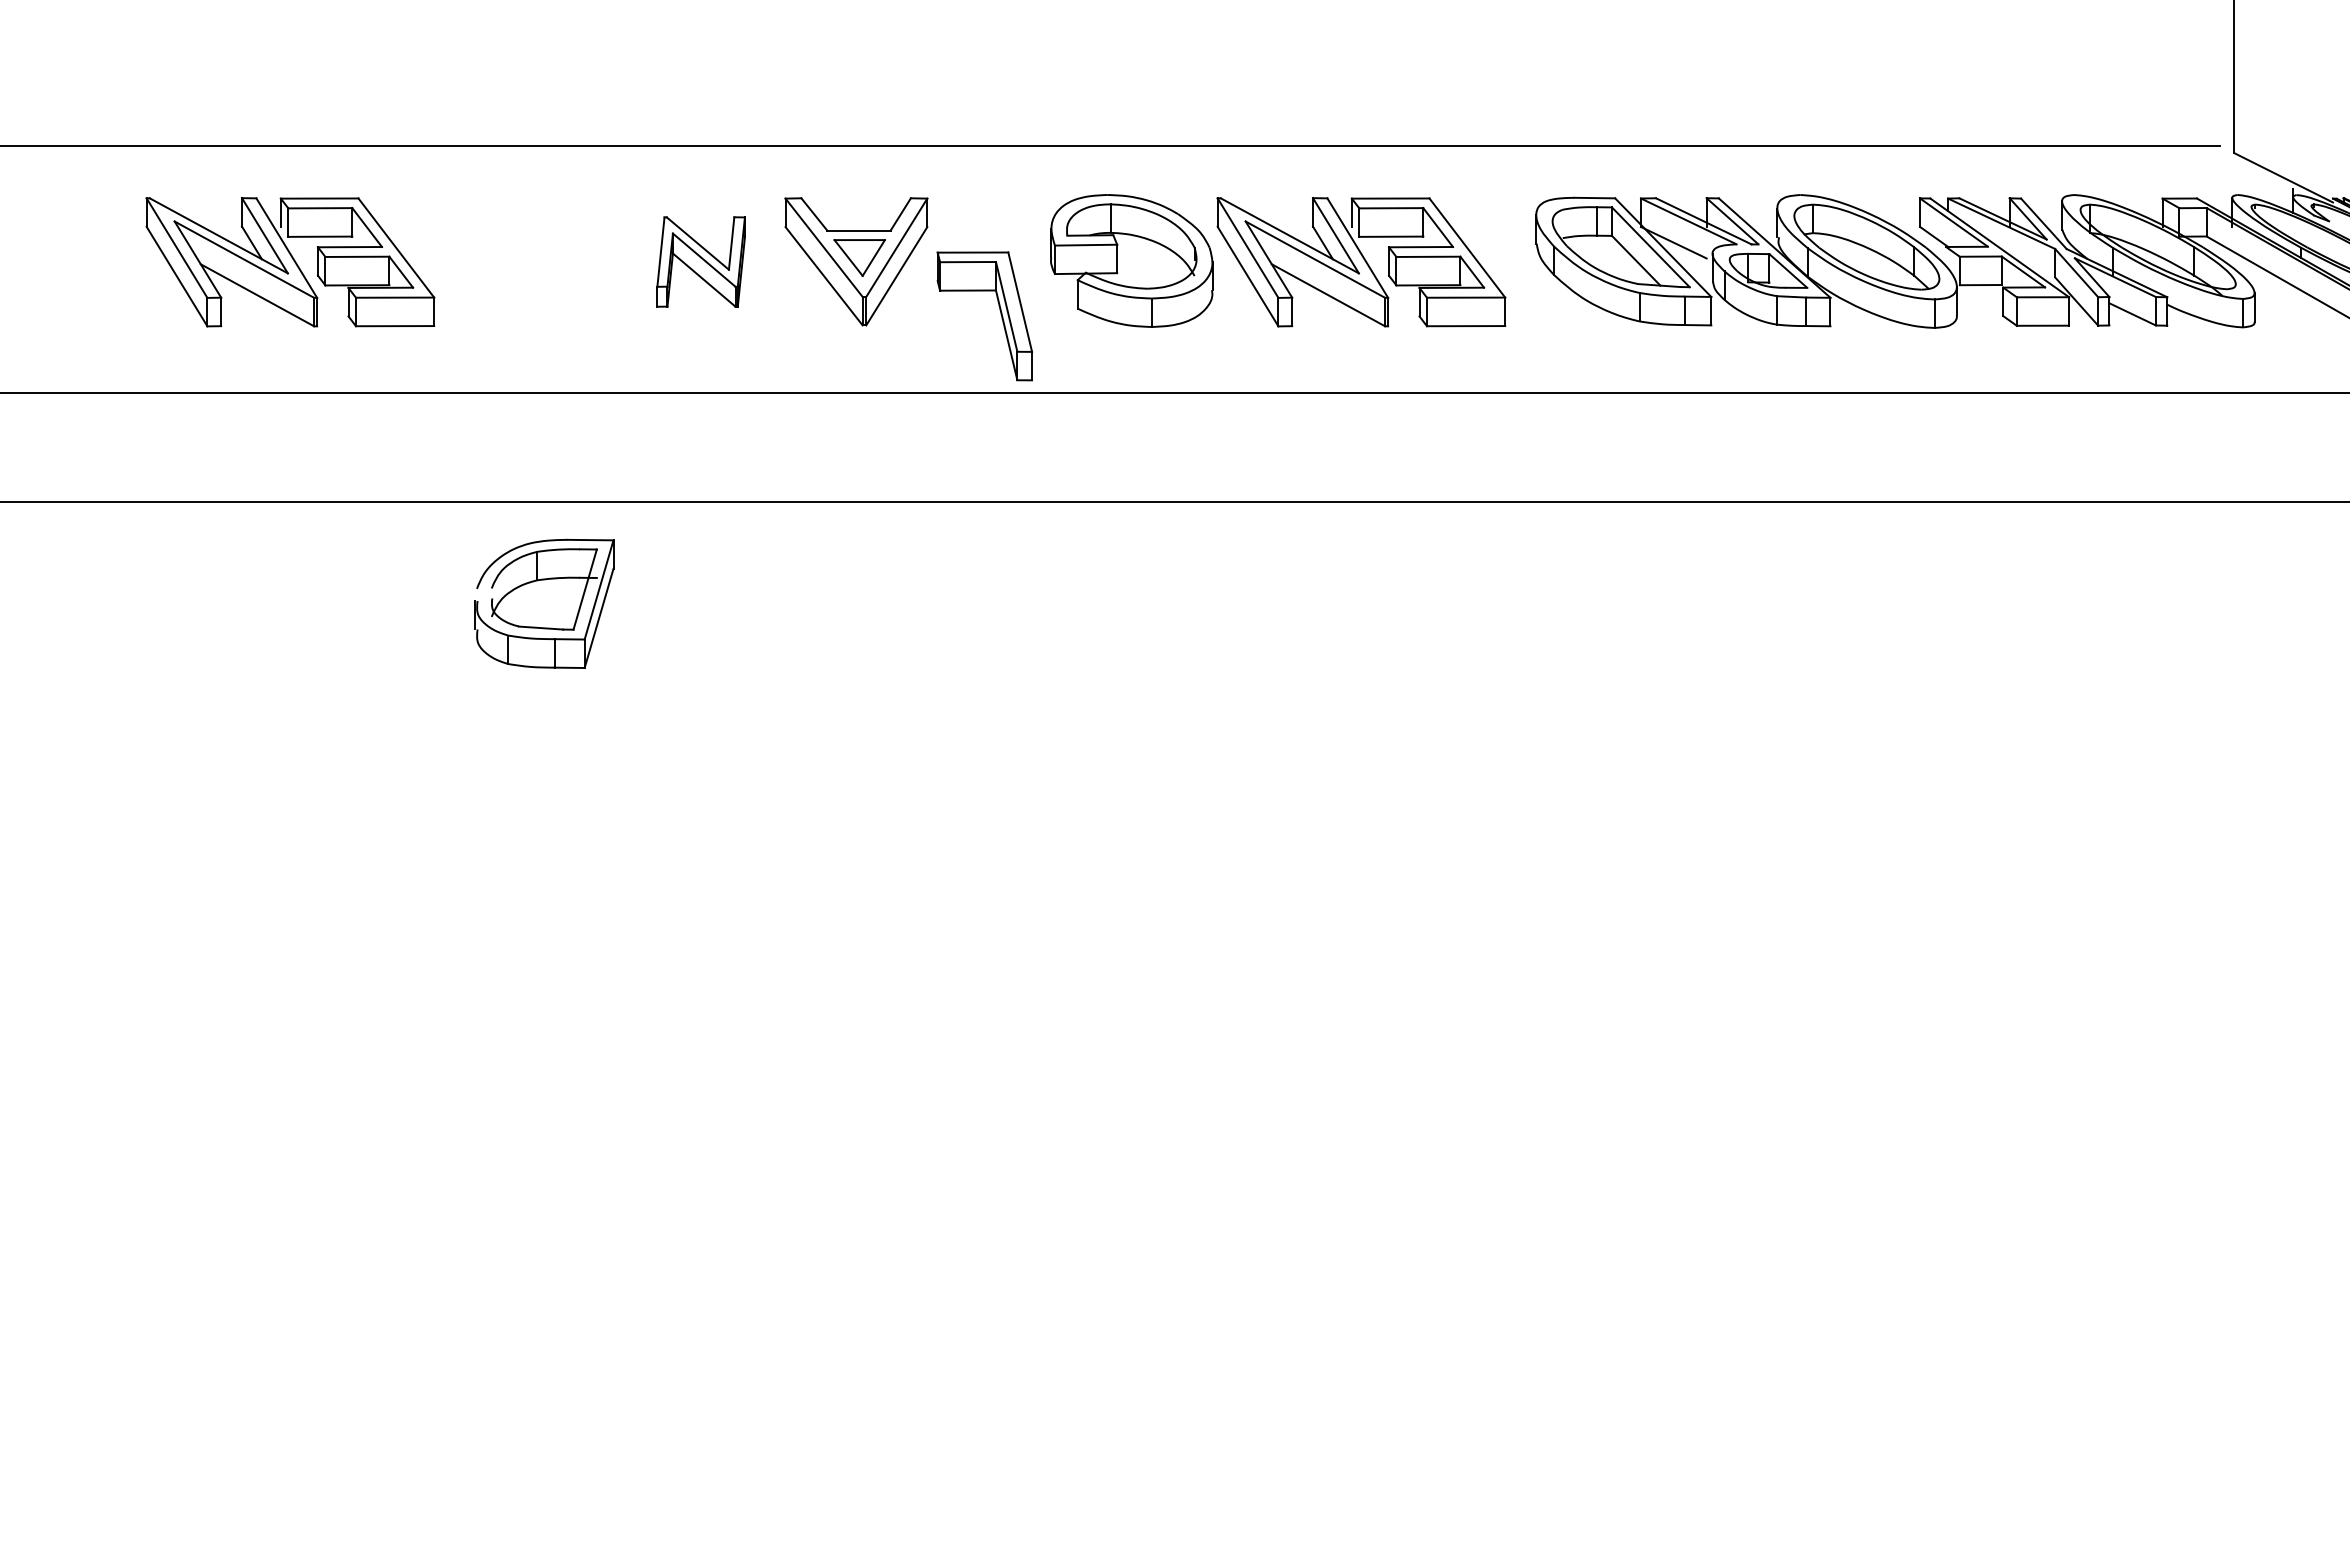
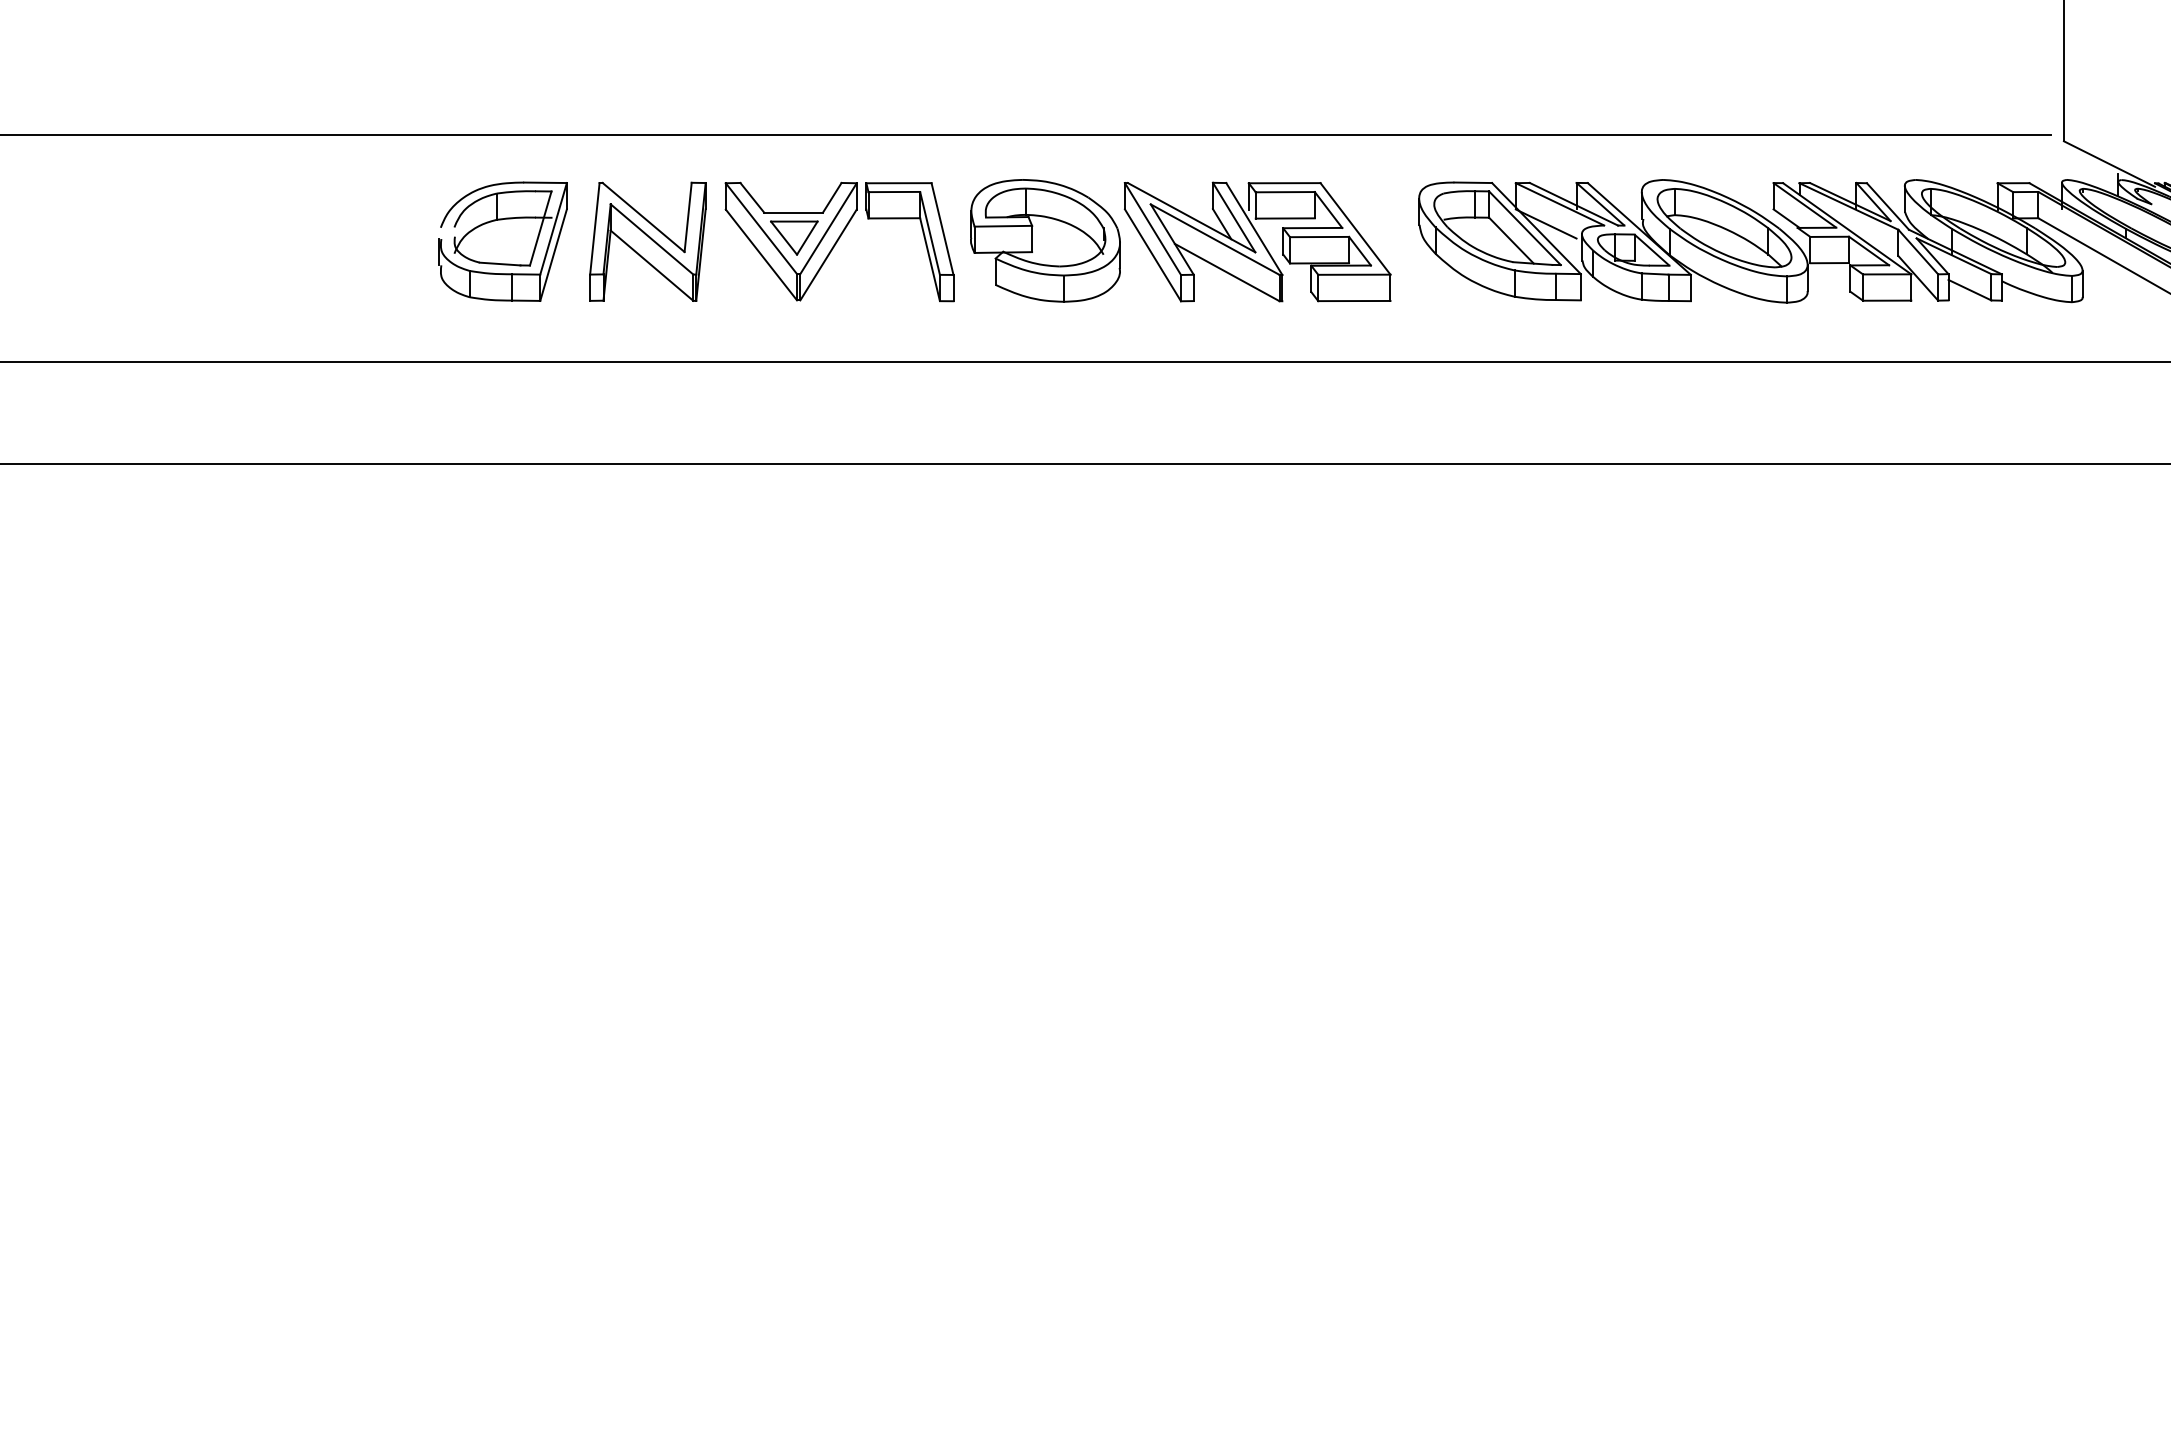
part: (700, 261) -> (647, 241), size x1.43
part: (290, 262) -> (268, 242), removed
part: (1000, 314) -> (924, 240), moved
part: (544, 603) -> (503, 241), moved

